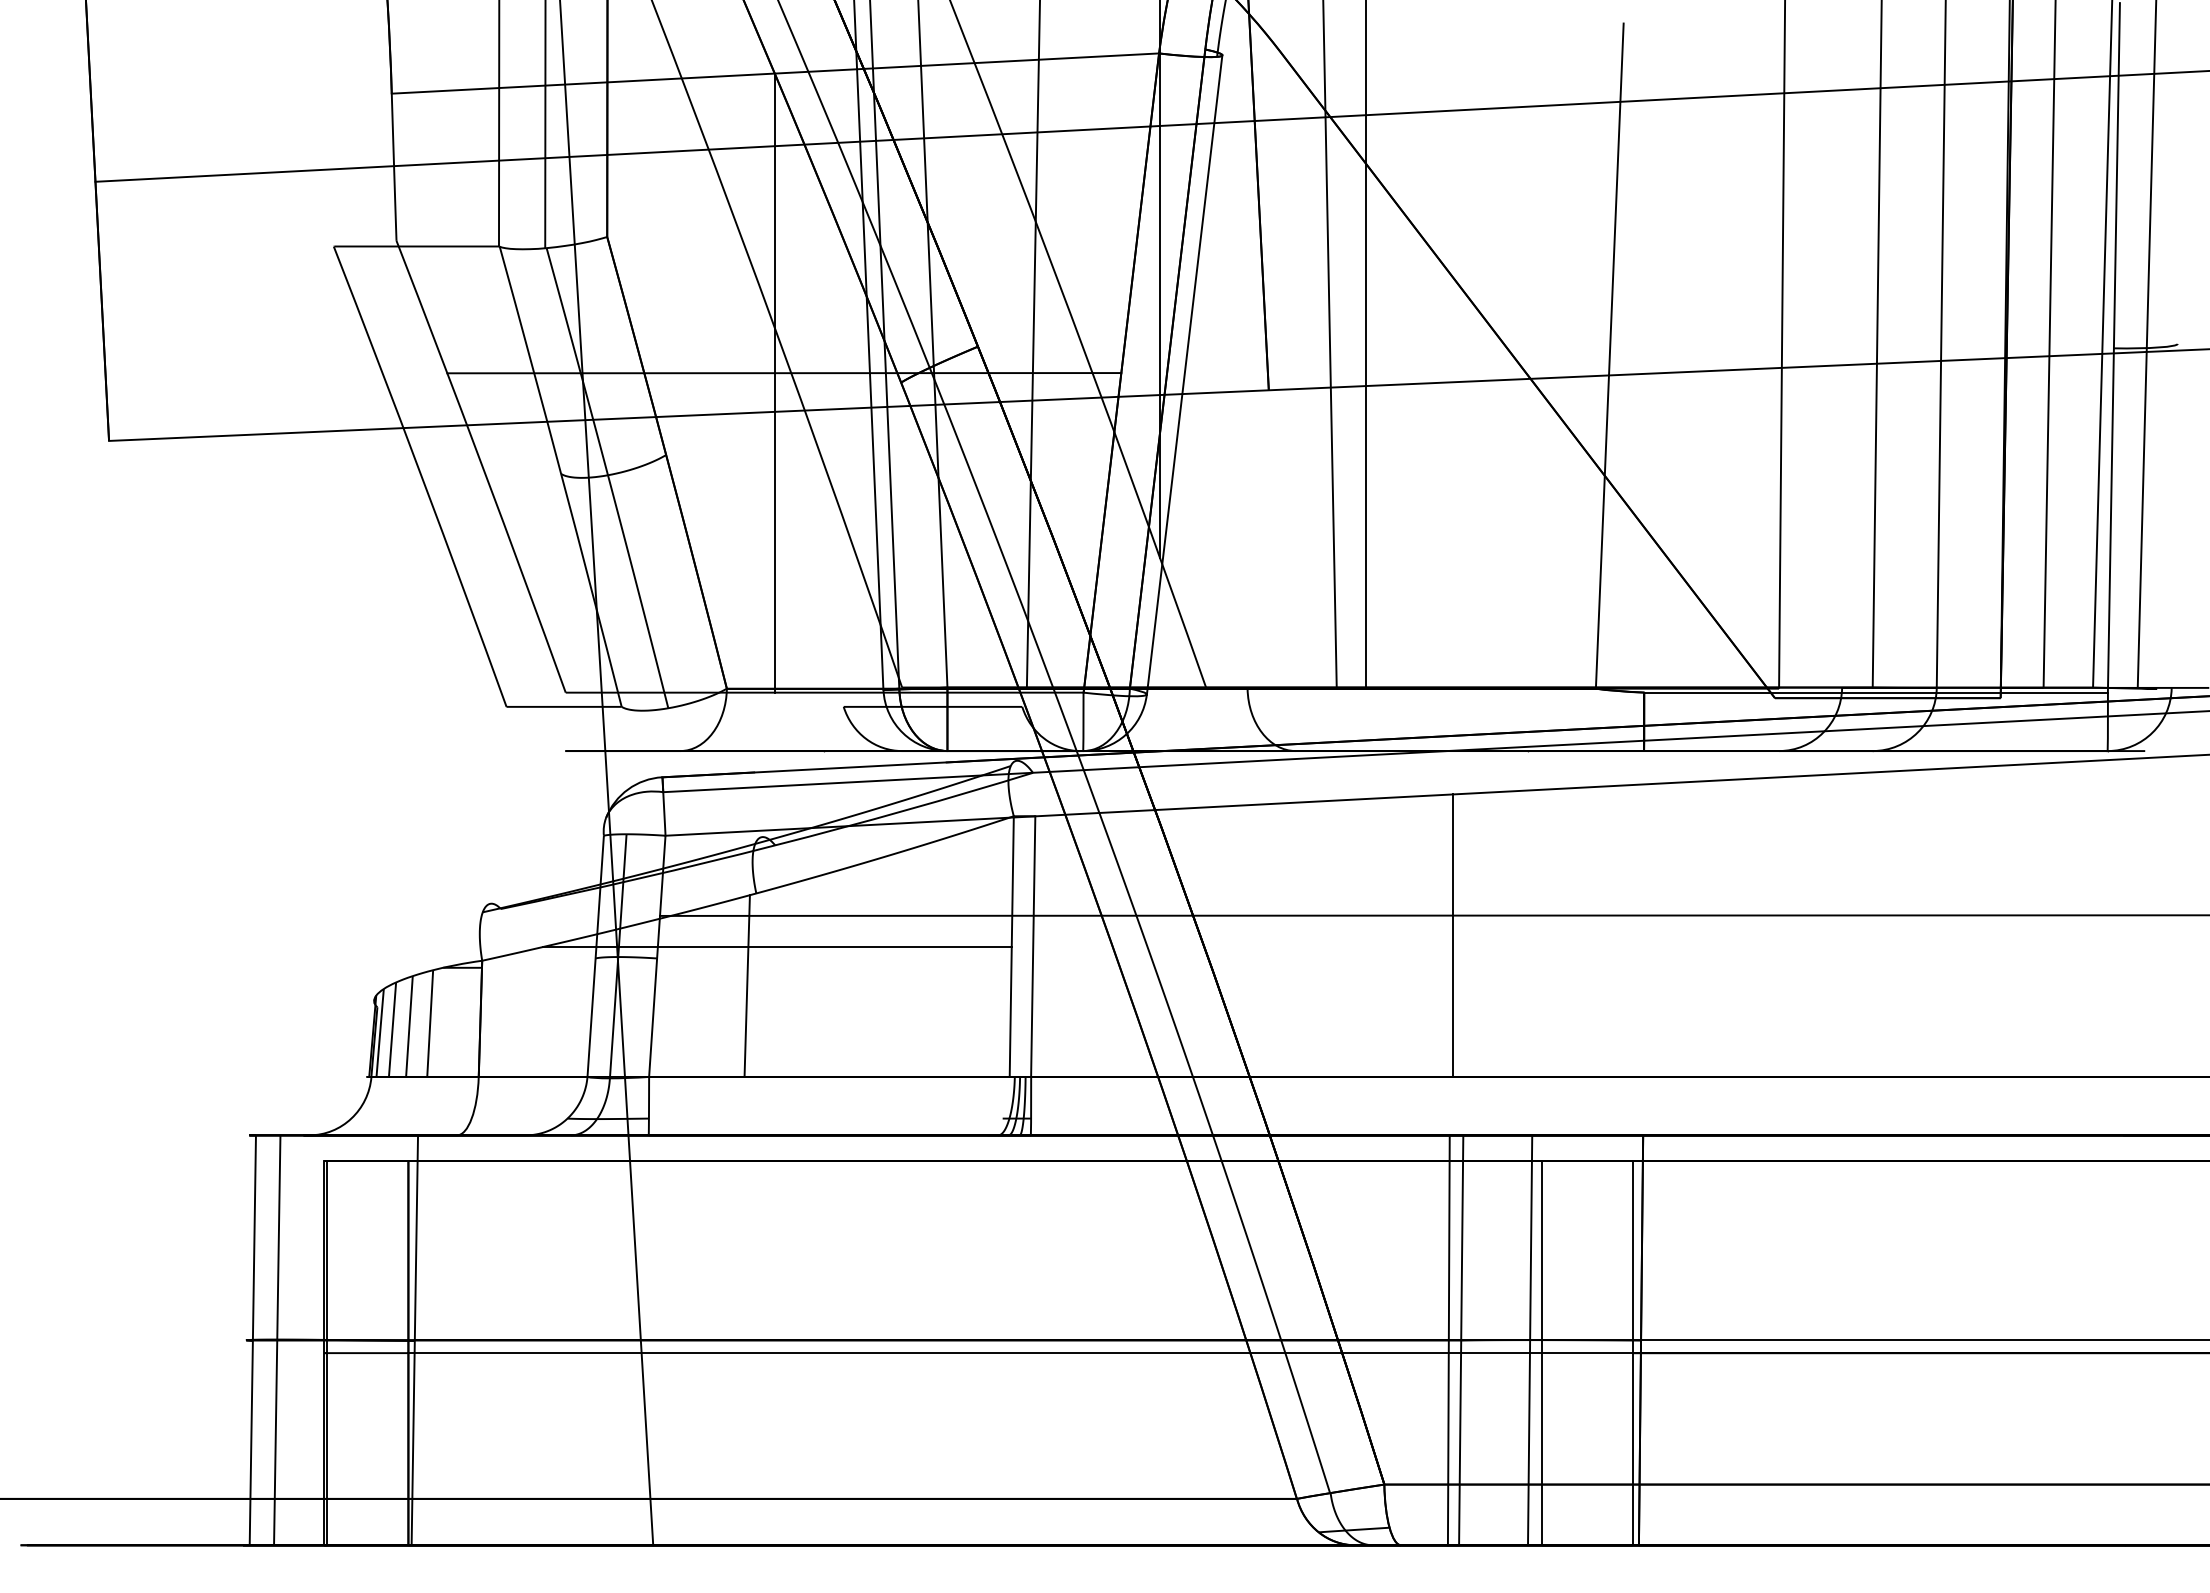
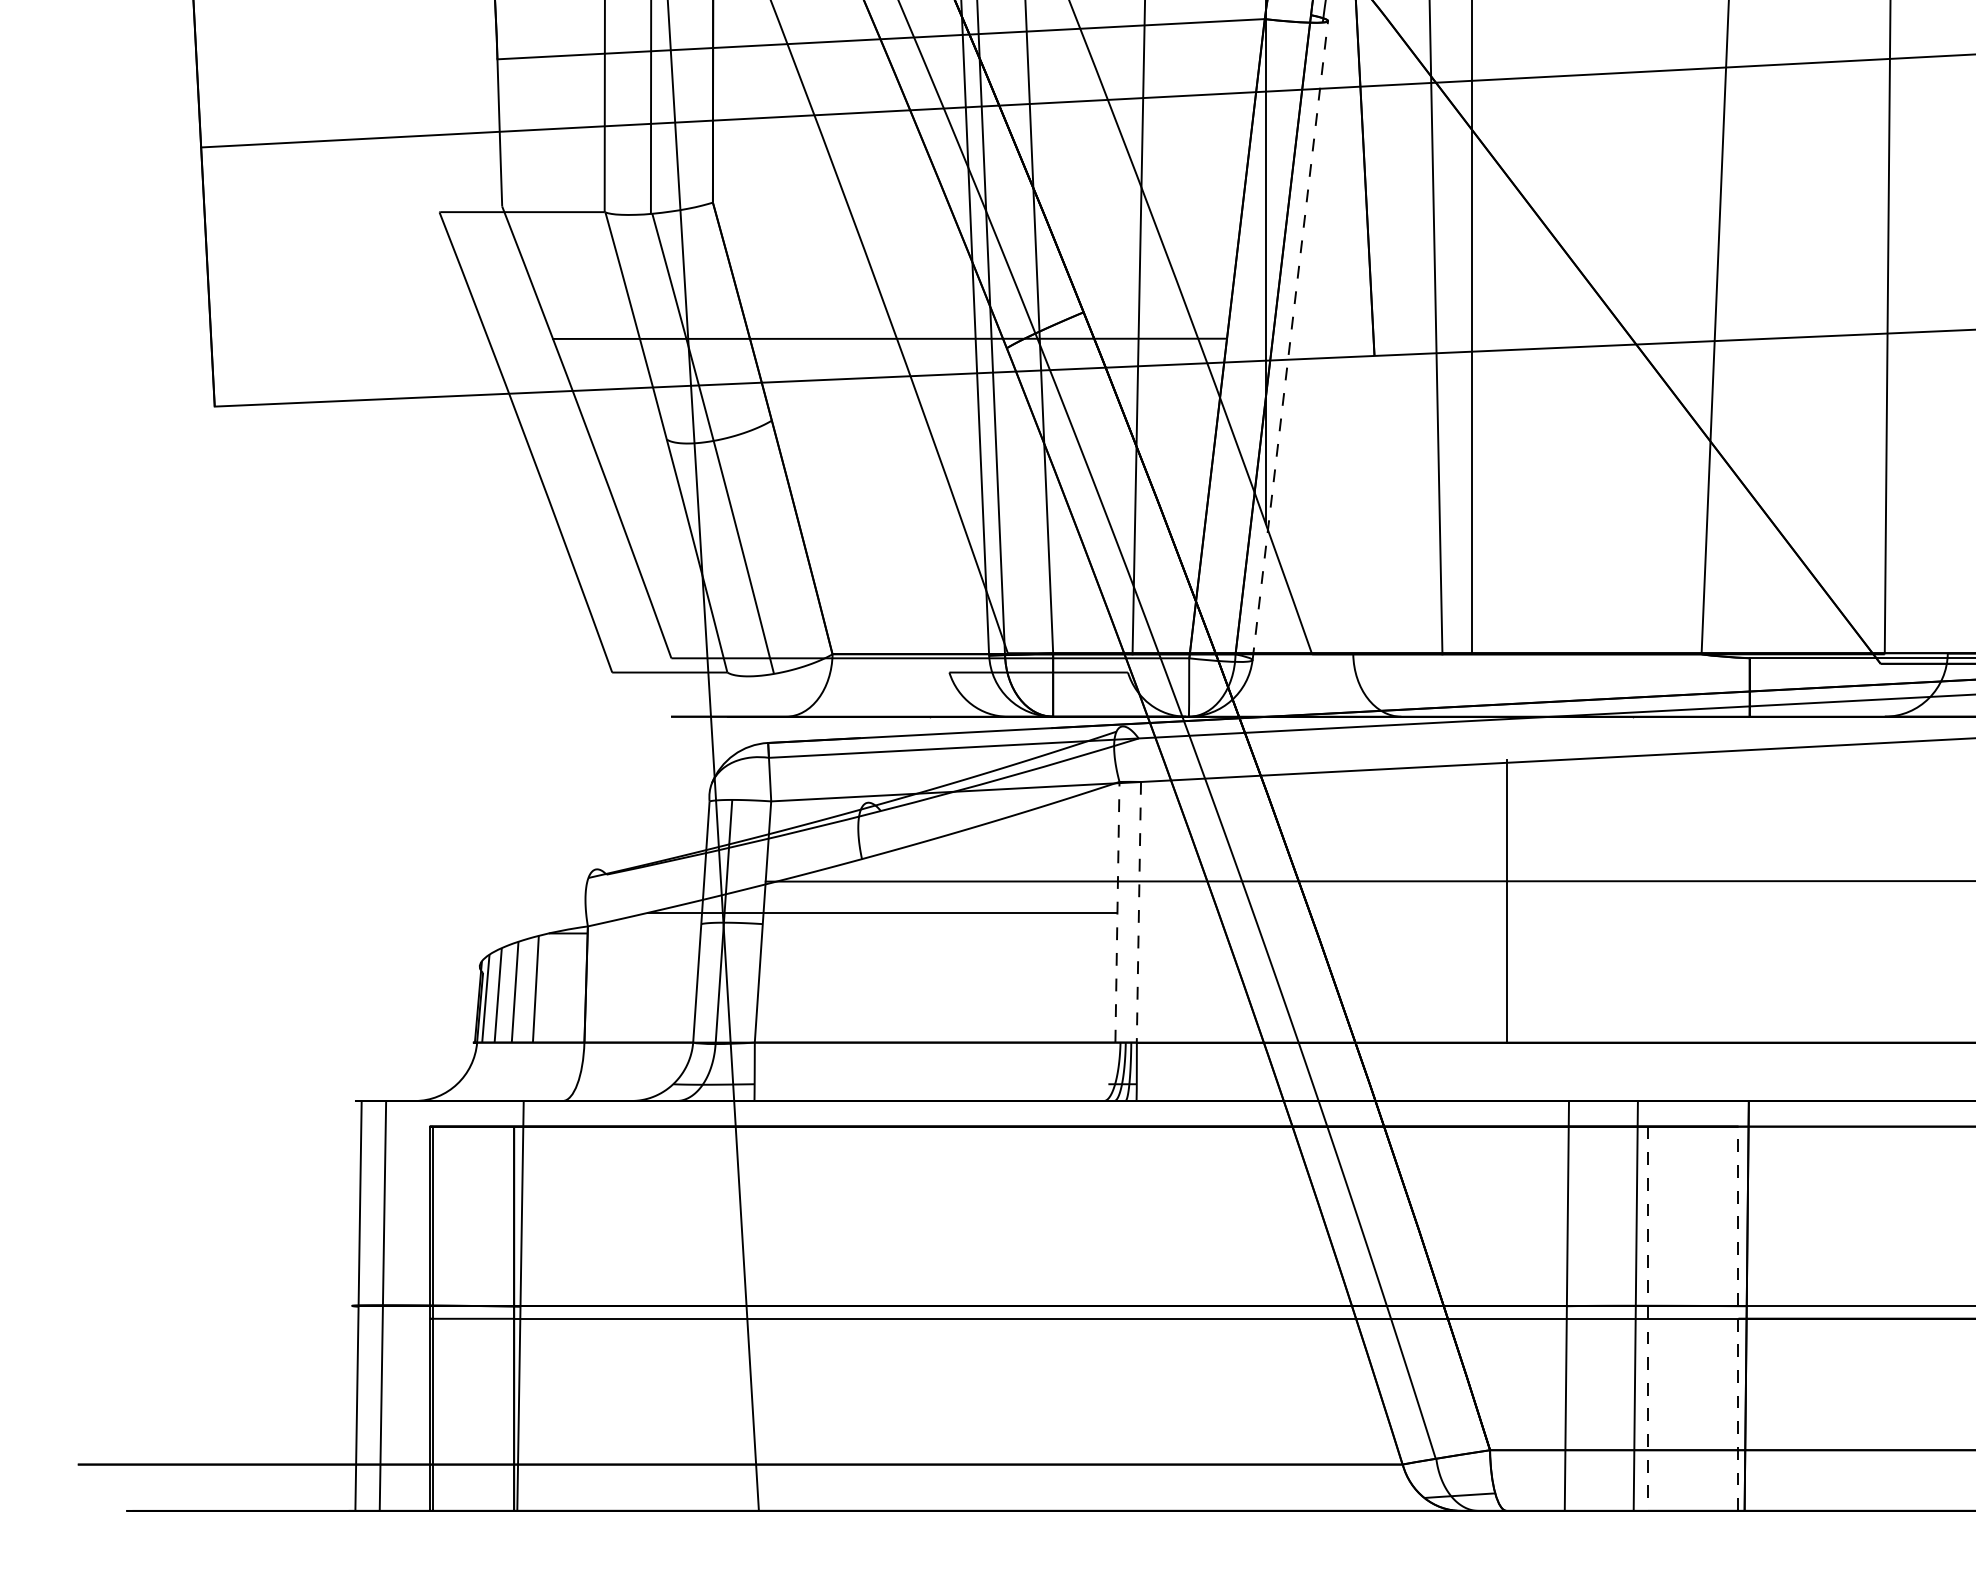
line: (1184, 374) -> (1290, 340), solid -> dashed
line: (775, 382) -> (881, 348), removed
line: (1452, 935) -> (1506, 901), moved
line: (1011, 946) -> (1117, 912), solid -> dashed
line: (1033, 947) -> (1139, 913), solid -> dashed
line: (746, 985) -> (852, 951), removed
line: (1448, 1340) -> (1554, 1306), removed
line: (1632, 1352) -> (1738, 1318), solid -> dashed
line: (1542, 1353) -> (1648, 1319), solid -> dashed

